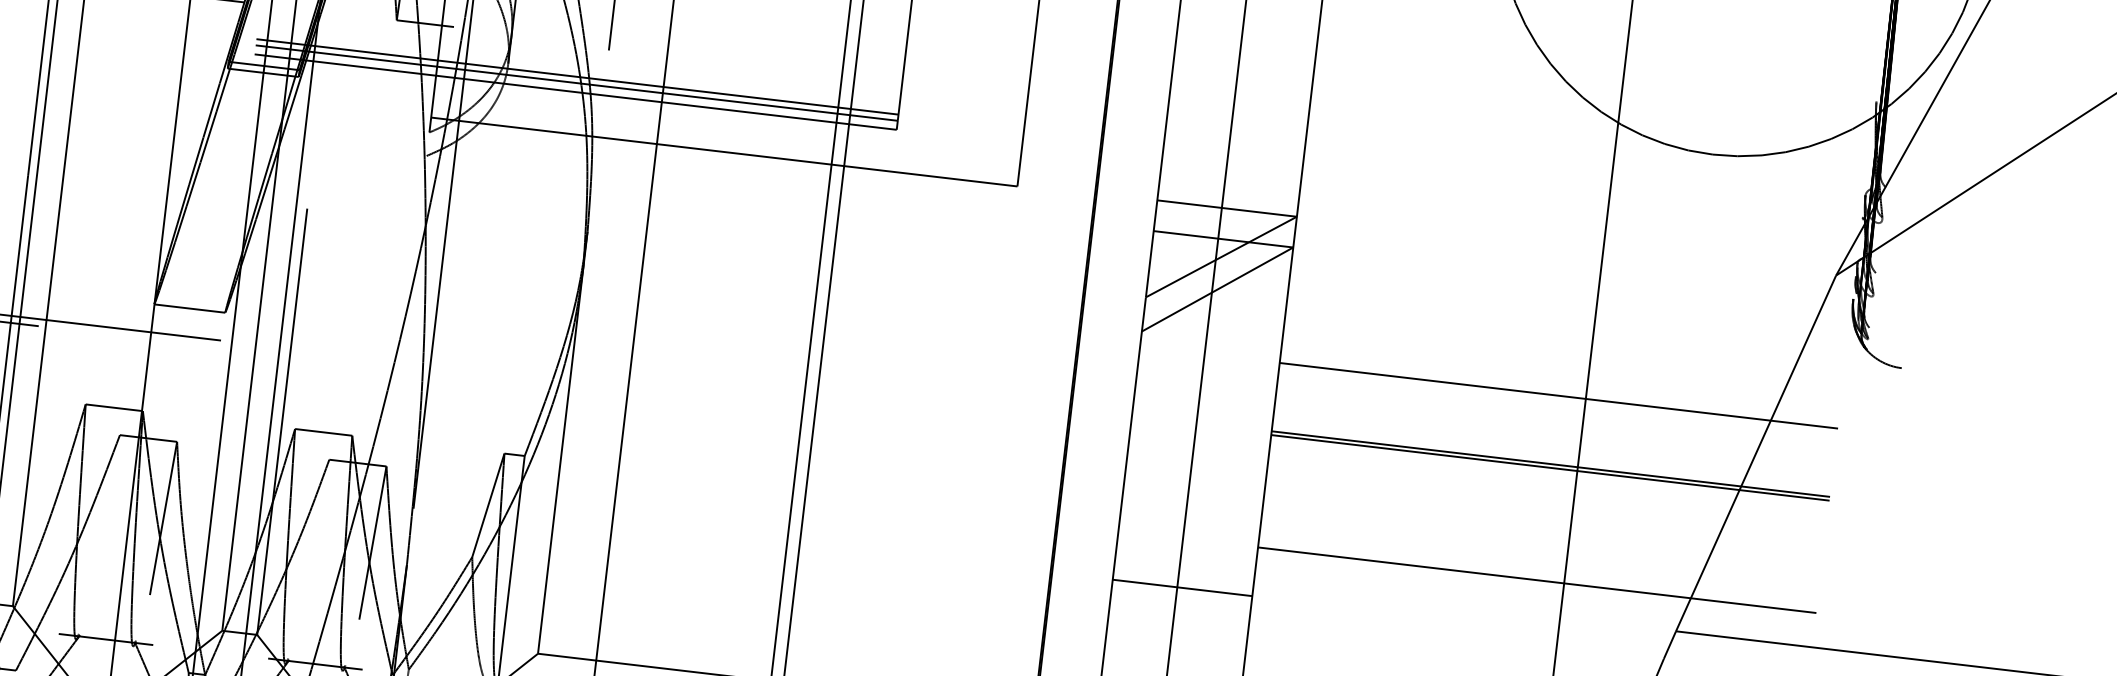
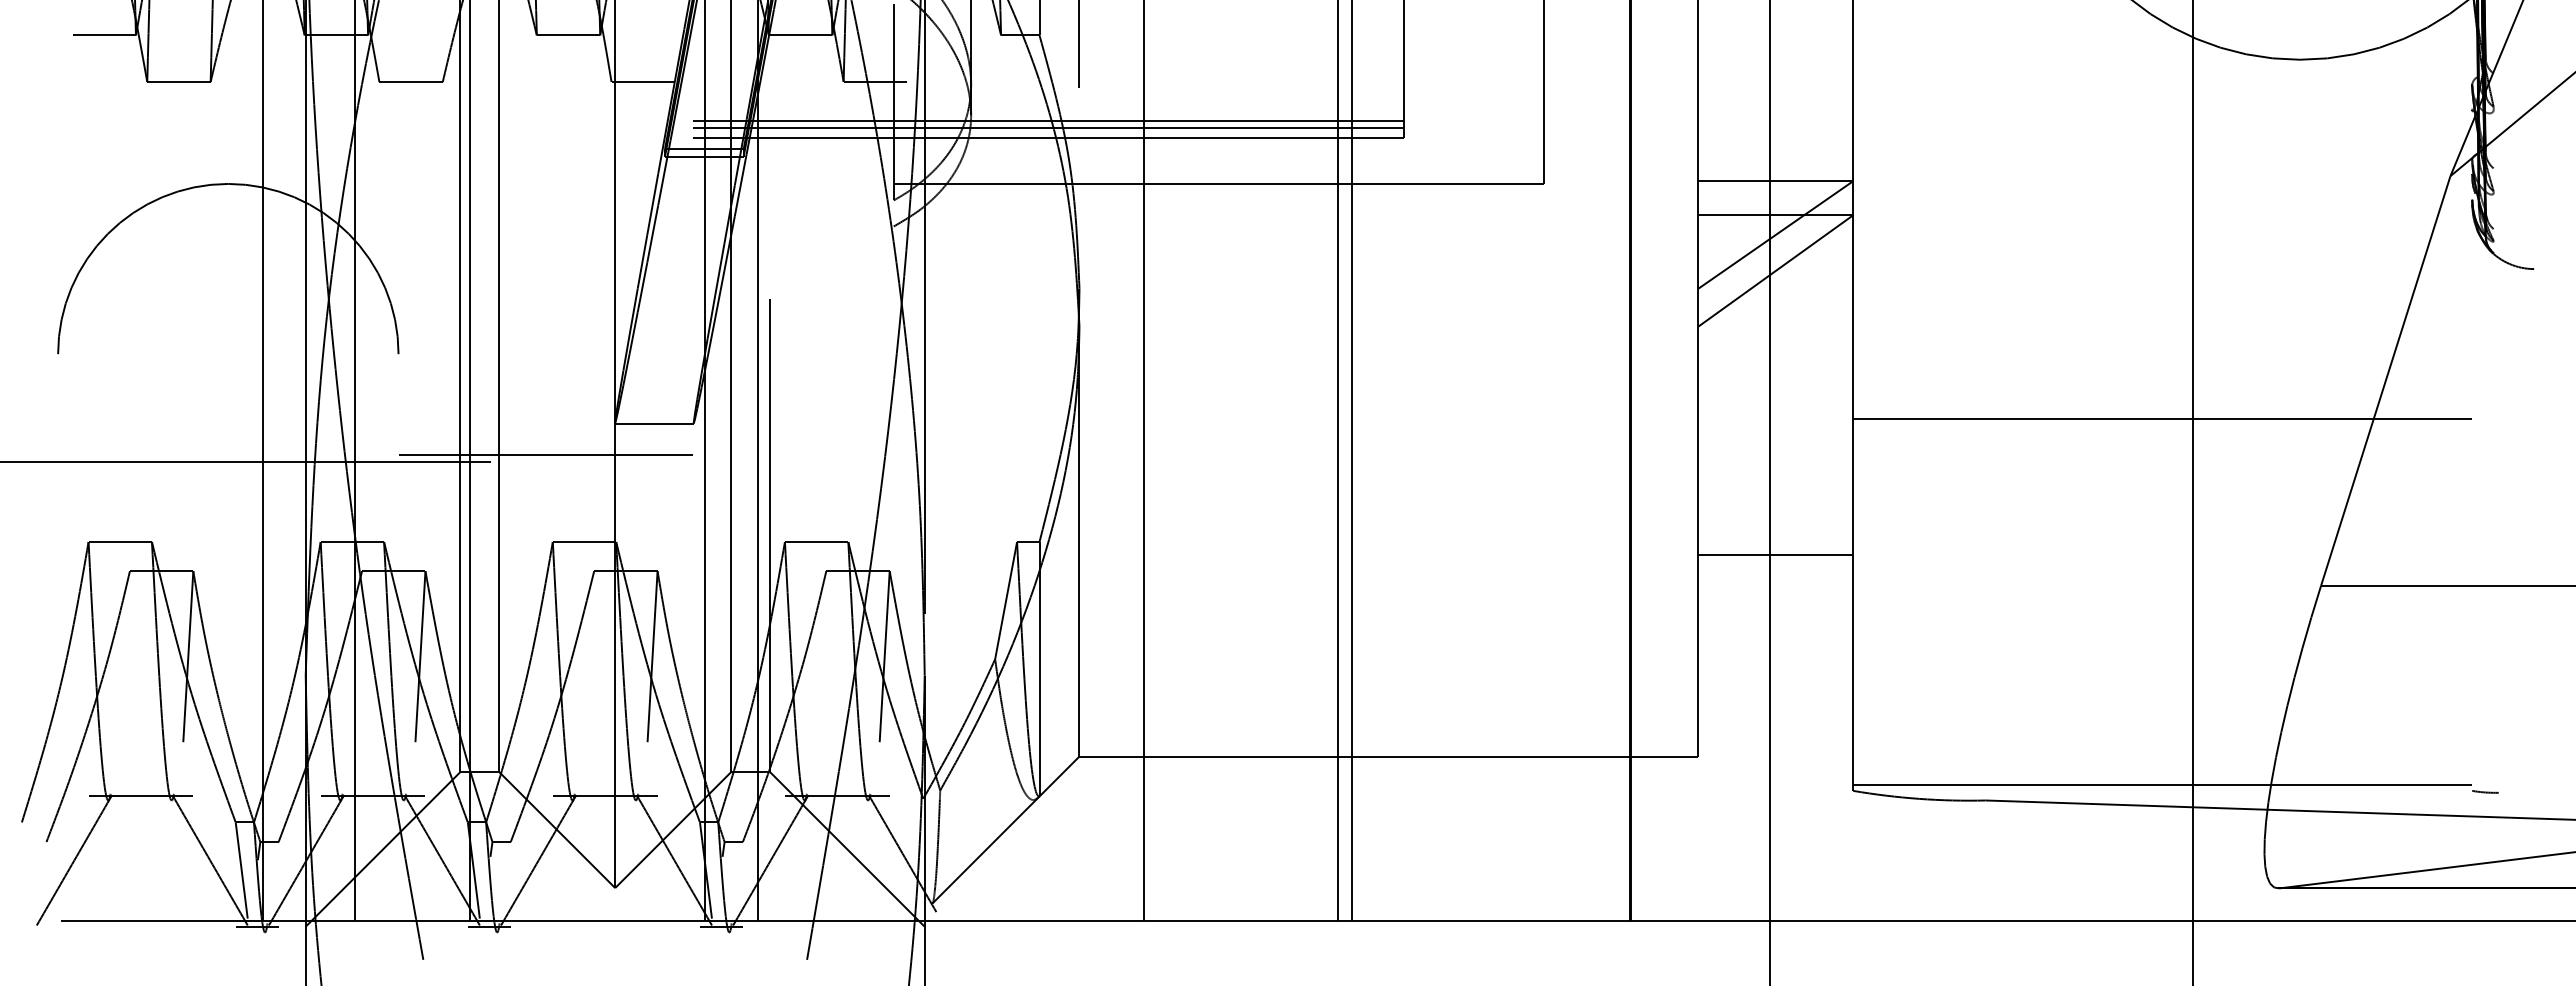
line: (1558, 395) -> (2162, 343), removed
line: (1550, 468) -> (2162, 423), removed
line: (1537, 579) -> (2162, 547), removed
line: (1182, 587) -> (1775, 554), moved

